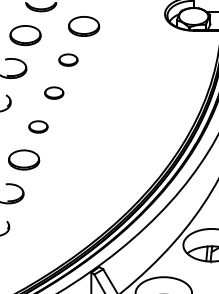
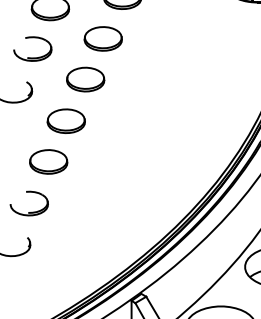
part: (68, 59) -> (103, 37), size x1.67
part: (54, 92) -> (86, 78), size x1.67
part: (38, 126) -> (66, 120), size x1.67

